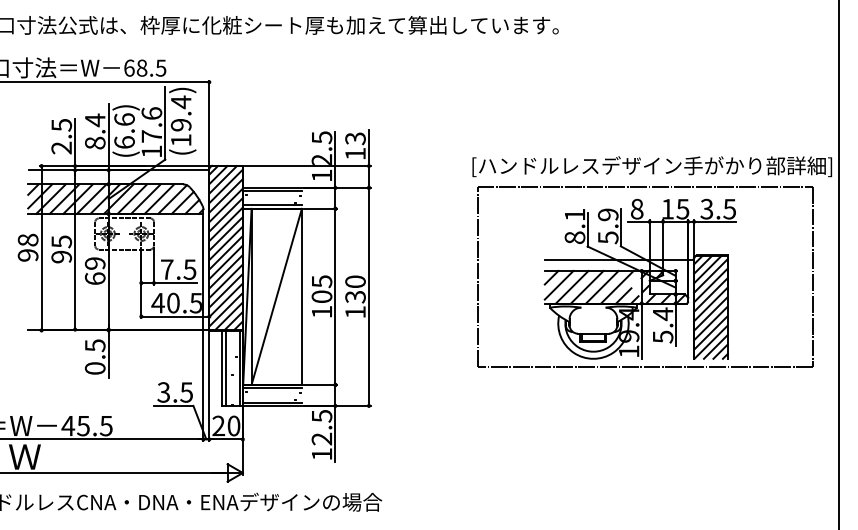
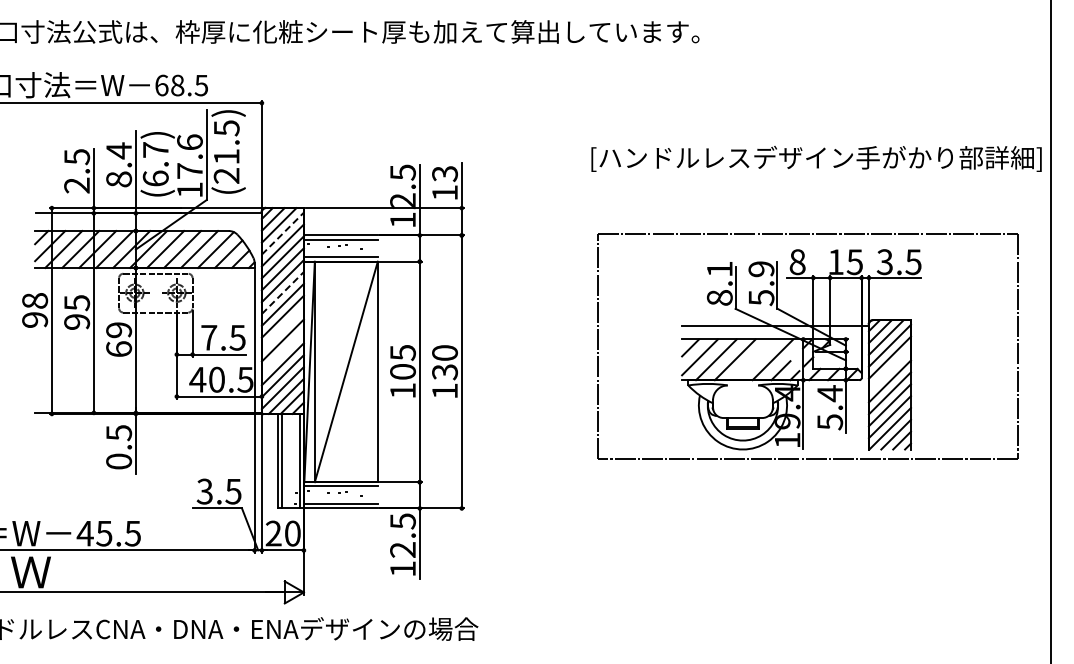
text: (124, 119) -> (155, 149), (6.6) -> (6.7)
text: (181, 120) -> (226, 151), (19.4) -> (21.5)
text: (652, 166) -> (816, 158), moved
line: (225, 186) -> (282, 233), solid -> dashed
line: (225, 233) -> (282, 292), solid -> dashed
line: (225, 262) -> (282, 328), removed
line: (225, 281) -> (282, 352), removed
line: (601, 286) -> (753, 359), removed
line: (710, 294) -> (889, 369), removed

